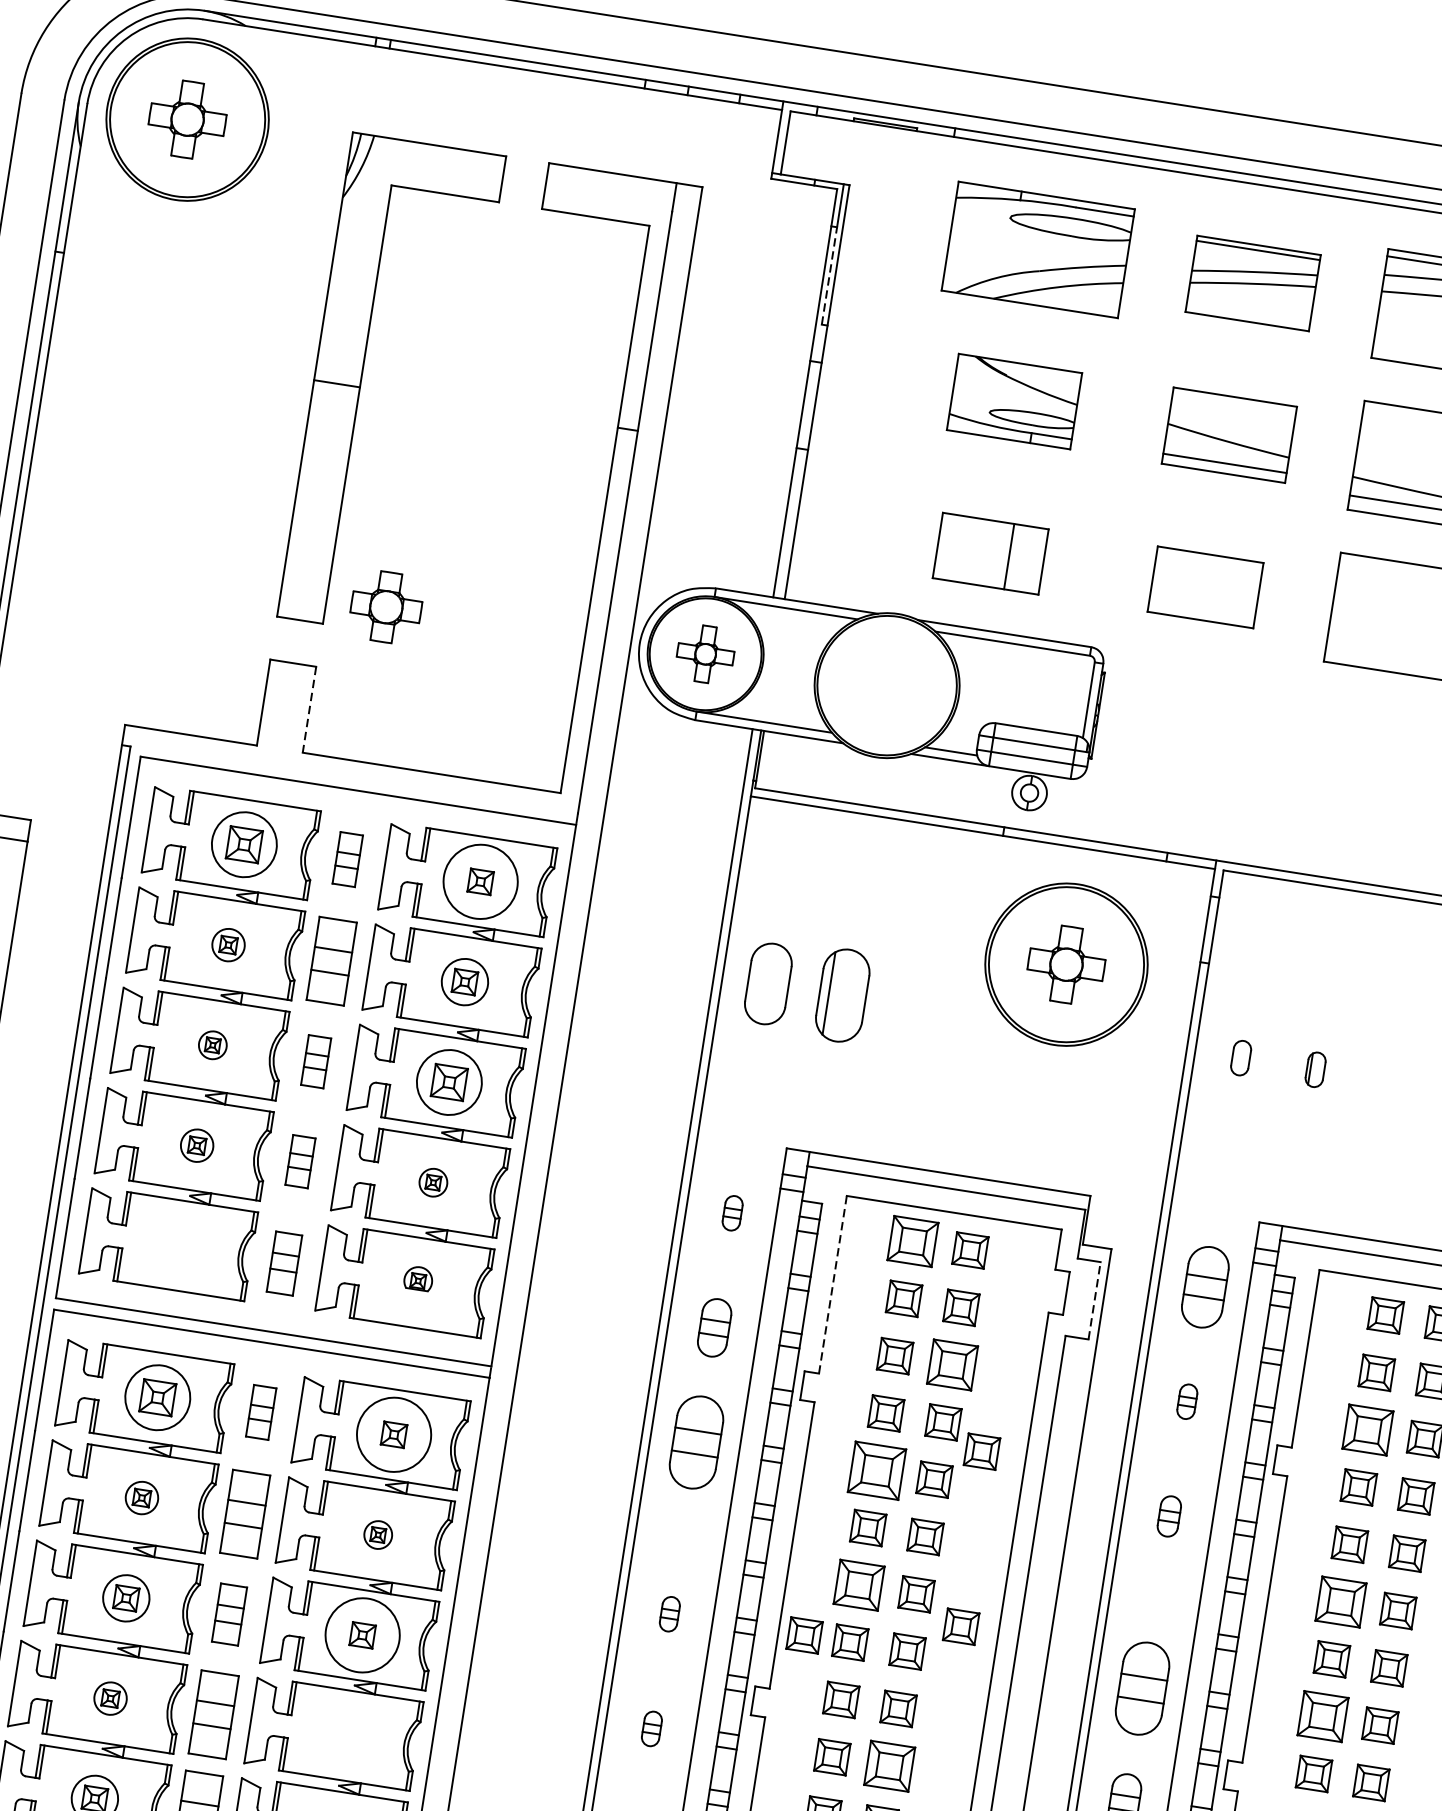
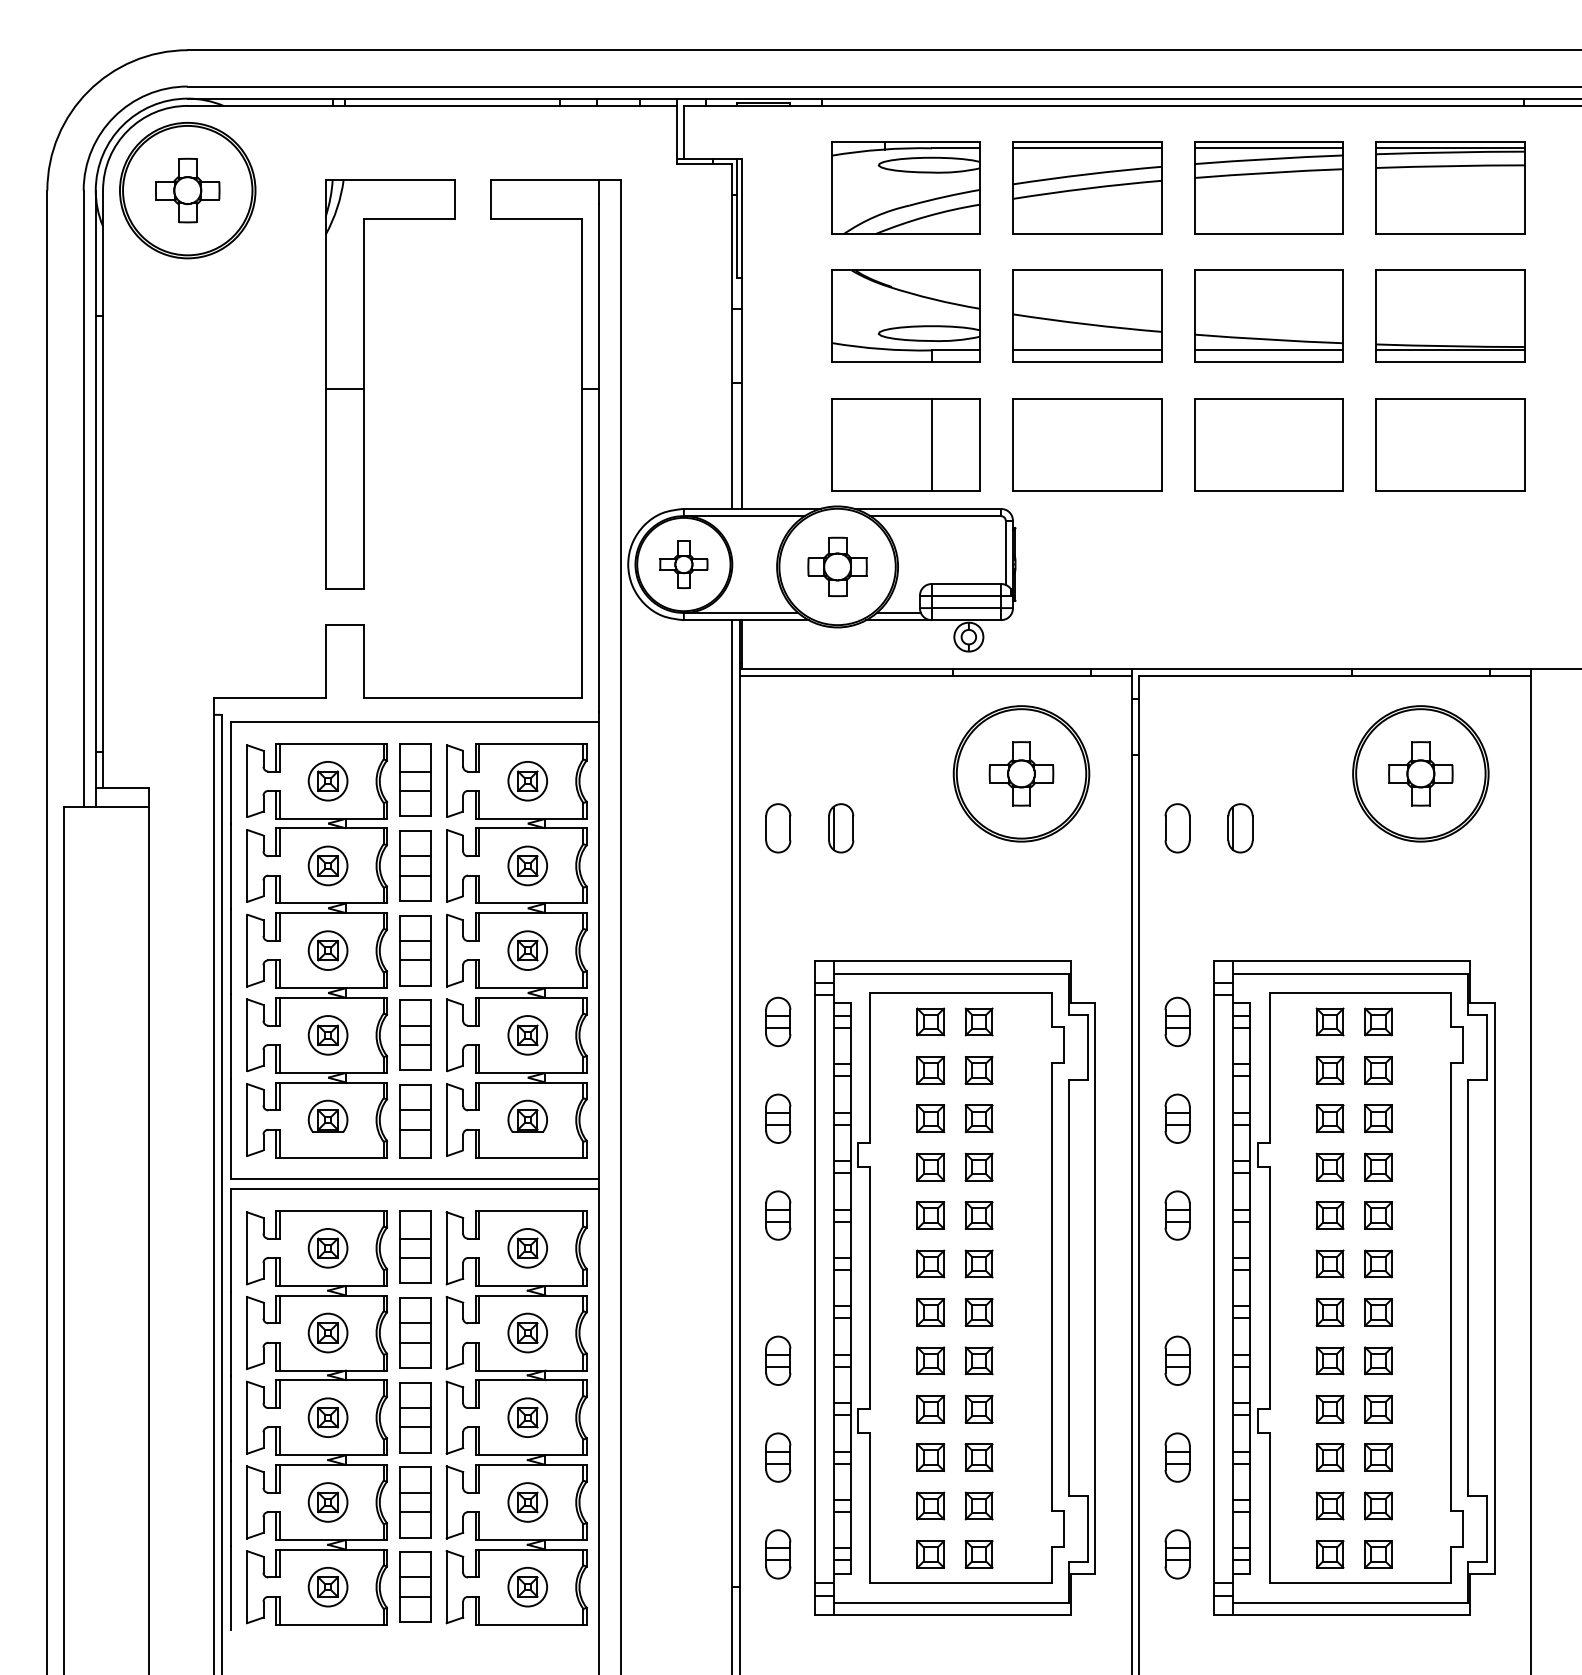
line: (829, 275) -> (737, 236), dashed -> solid
part: (1253, 282) -> (1087, 187), size x1.43
part: (1014, 400) -> (905, 315), size x1.43
part: (1229, 434) -> (1087, 315), size x1.43
part: (990, 553) -> (905, 444), size x1.67
part: (1205, 587) -> (1087, 444), size x1.67
part: (386, 606) -> (837, 566), moved
line: (309, 709) -> (364, 661), dashed -> solid
part: (243, 845) -> (327, 781), size x0.71
part: (348, 858) -> (415, 779), size x1.67
circle: (480, 880) -> (527, 780), size x0.62
part: (227, 944) -> (327, 865), size x1.43
part: (768, 984) -> (778, 828), size x0.71
part: (843, 995) -> (841, 828), size x0.62
part: (212, 1045) -> (327, 950), size x1.67
part: (1241, 1058) -> (1177, 828), size x1.67
part: (316, 1061) -> (415, 950), size x1.67
part: (1315, 1069) -> (1240, 828), size x1.67
part: (448, 1082) -> (527, 950), size x0.71
part: (196, 1145) -> (327, 1035), size x1.43
part: (300, 1160) -> (415, 1034), size x1.67
part: (433, 1182) -> (527, 1035), size x1.67
part: (732, 1212) -> (778, 1021), size x1.67
part: (181, 1240) -> (327, 1115), added
part: (912, 1240) -> (930, 1021), size x0.71
part: (284, 1263) -> (415, 1121), size x1.43
part: (418, 1277) -> (527, 1115), size x1.67
line: (833, 1284) -> (870, 1067), dashed -> solid
part: (1205, 1286) -> (1177, 1021), size x0.71
line: (1095, 1301) -> (1088, 1047), dashed -> solid
part: (951, 1364) -> (978, 1118), size x0.71
part: (156, 1397) -> (327, 1248), size x0.71
part: (1187, 1401) -> (1177, 1118), size x1.67
part: (261, 1411) -> (415, 1246), size x1.67
part: (1367, 1429) -> (1329, 1118), size x0.71
circle: (393, 1433) -> (527, 1247), size x0.62
part: (696, 1442) -> (778, 1215), size x0.62
part: (981, 1451) -> (1014, 1186), removed
part: (876, 1470) -> (930, 1215), size x0.62
part: (141, 1497) -> (327, 1332), size x1.43
part: (1169, 1516) -> (1177, 1215), size x1.43
part: (378, 1534) -> (527, 1332), size x1.67
part: (858, 1585) -> (930, 1312), size x0.71
part: (1340, 1601) -> (1329, 1263), size x0.71
part: (229, 1614) -> (415, 1417), size x1.43
part: (670, 1614) -> (778, 1360), size x1.67
part: (960, 1626) -> (1019, 1333), removed
circle: (362, 1635) -> (527, 1417), size x0.62
part: (803, 1635) -> (891, 1360), removed
part: (1142, 1688) -> (1177, 1360), size x0.62
part: (109, 1698) -> (327, 1502), size x1.43
part: (1322, 1716) -> (1329, 1360), size x0.71
part: (652, 1728) -> (778, 1457), size x1.67
part: (346, 1735) -> (527, 1502), added
part: (888, 1765) -> (978, 1457), size x0.71

